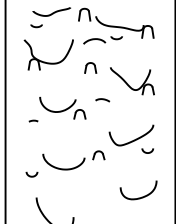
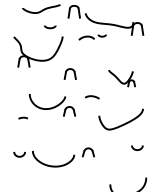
curve: (36, 26) -> (50, 27), moved
part: (102, 40) -> (92, 37), size x0.7
part: (90, 67) -> (70, 73), moved
part: (132, 81) -> (122, 78), size x0.6
curve: (134, 139) -> (124, 123), moved
curve: (31, 175) -> (19, 155), moved

